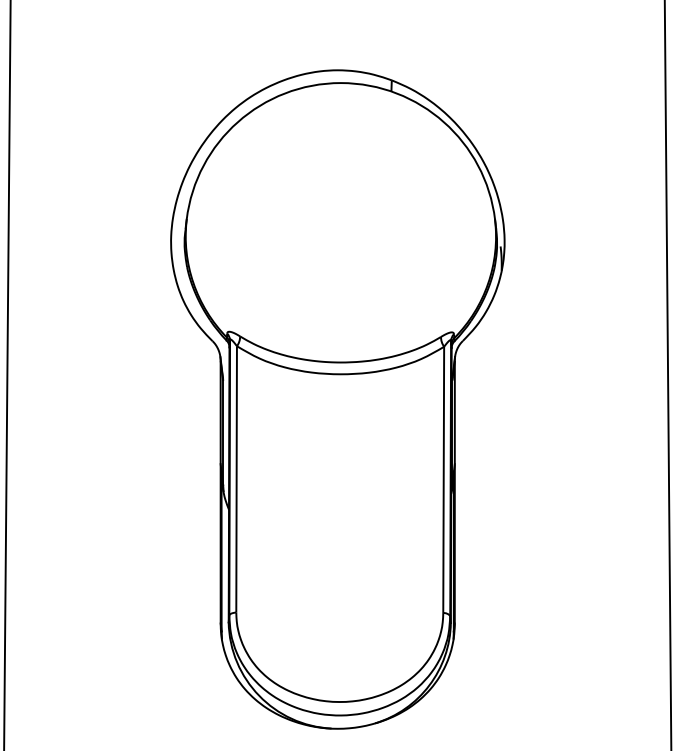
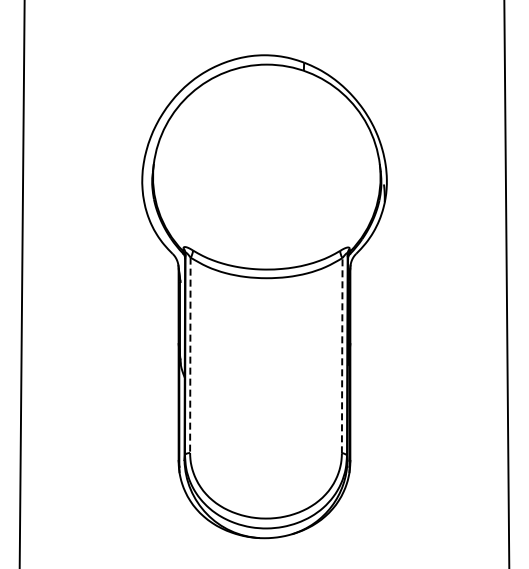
line: (444, 478) -> (342, 354), solid -> dashed
line: (236, 481) -> (190, 356), solid -> dashed

